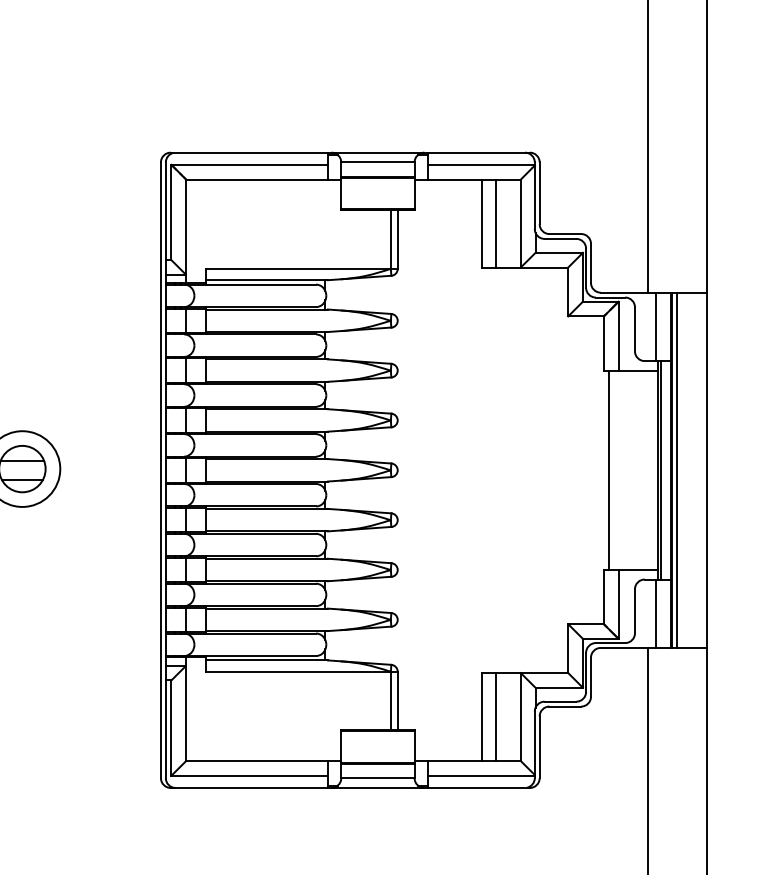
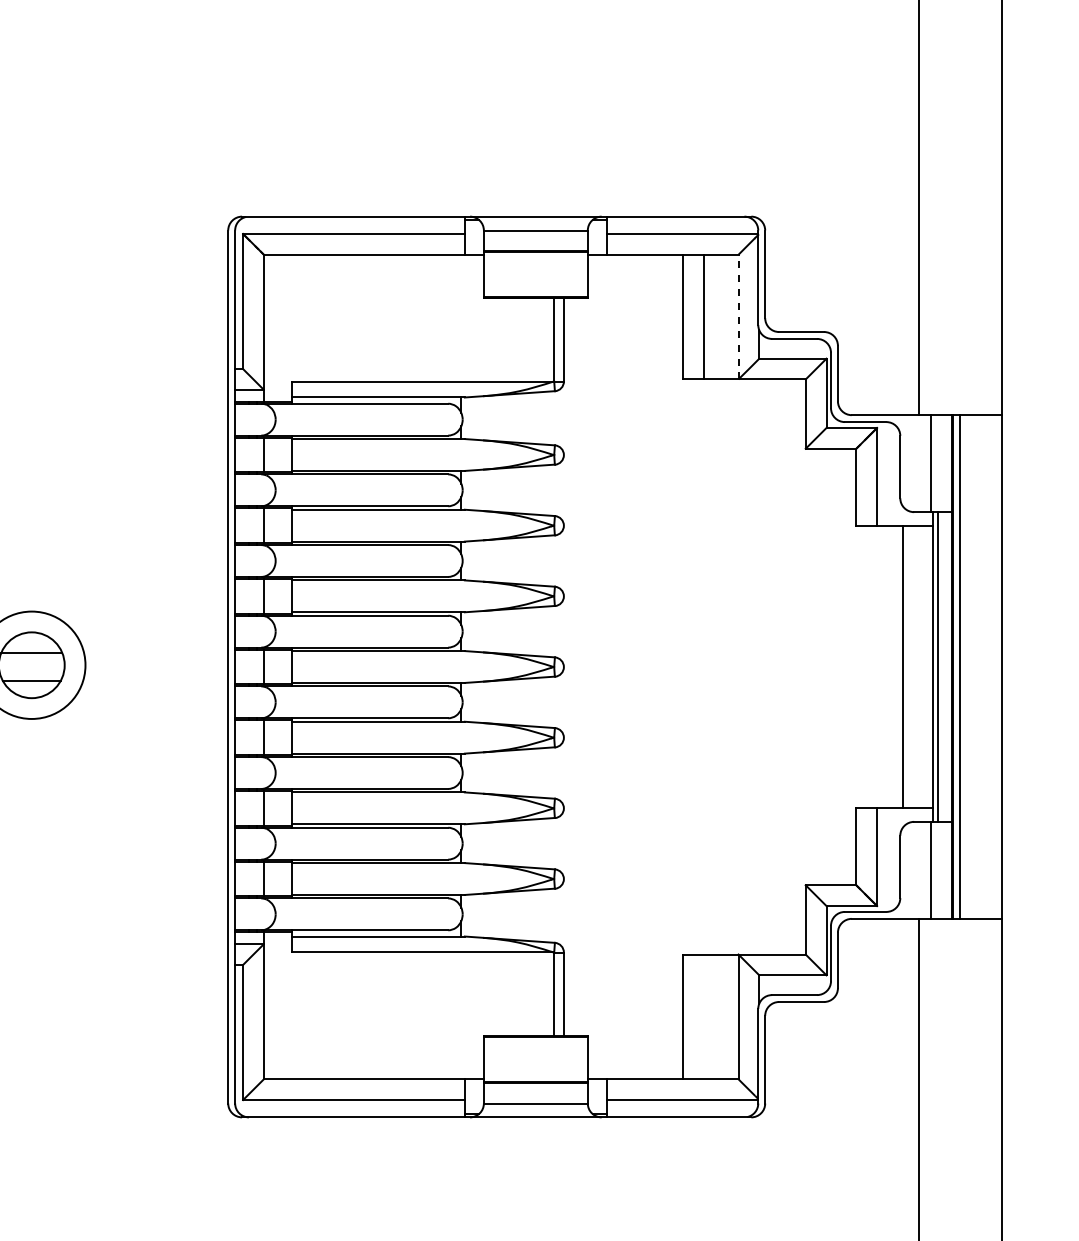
line: (520, 223) -> (738, 316), solid -> dashed
line: (609, 469) -> (903, 666), moved
line: (496, 716) -> (703, 1016), removed

